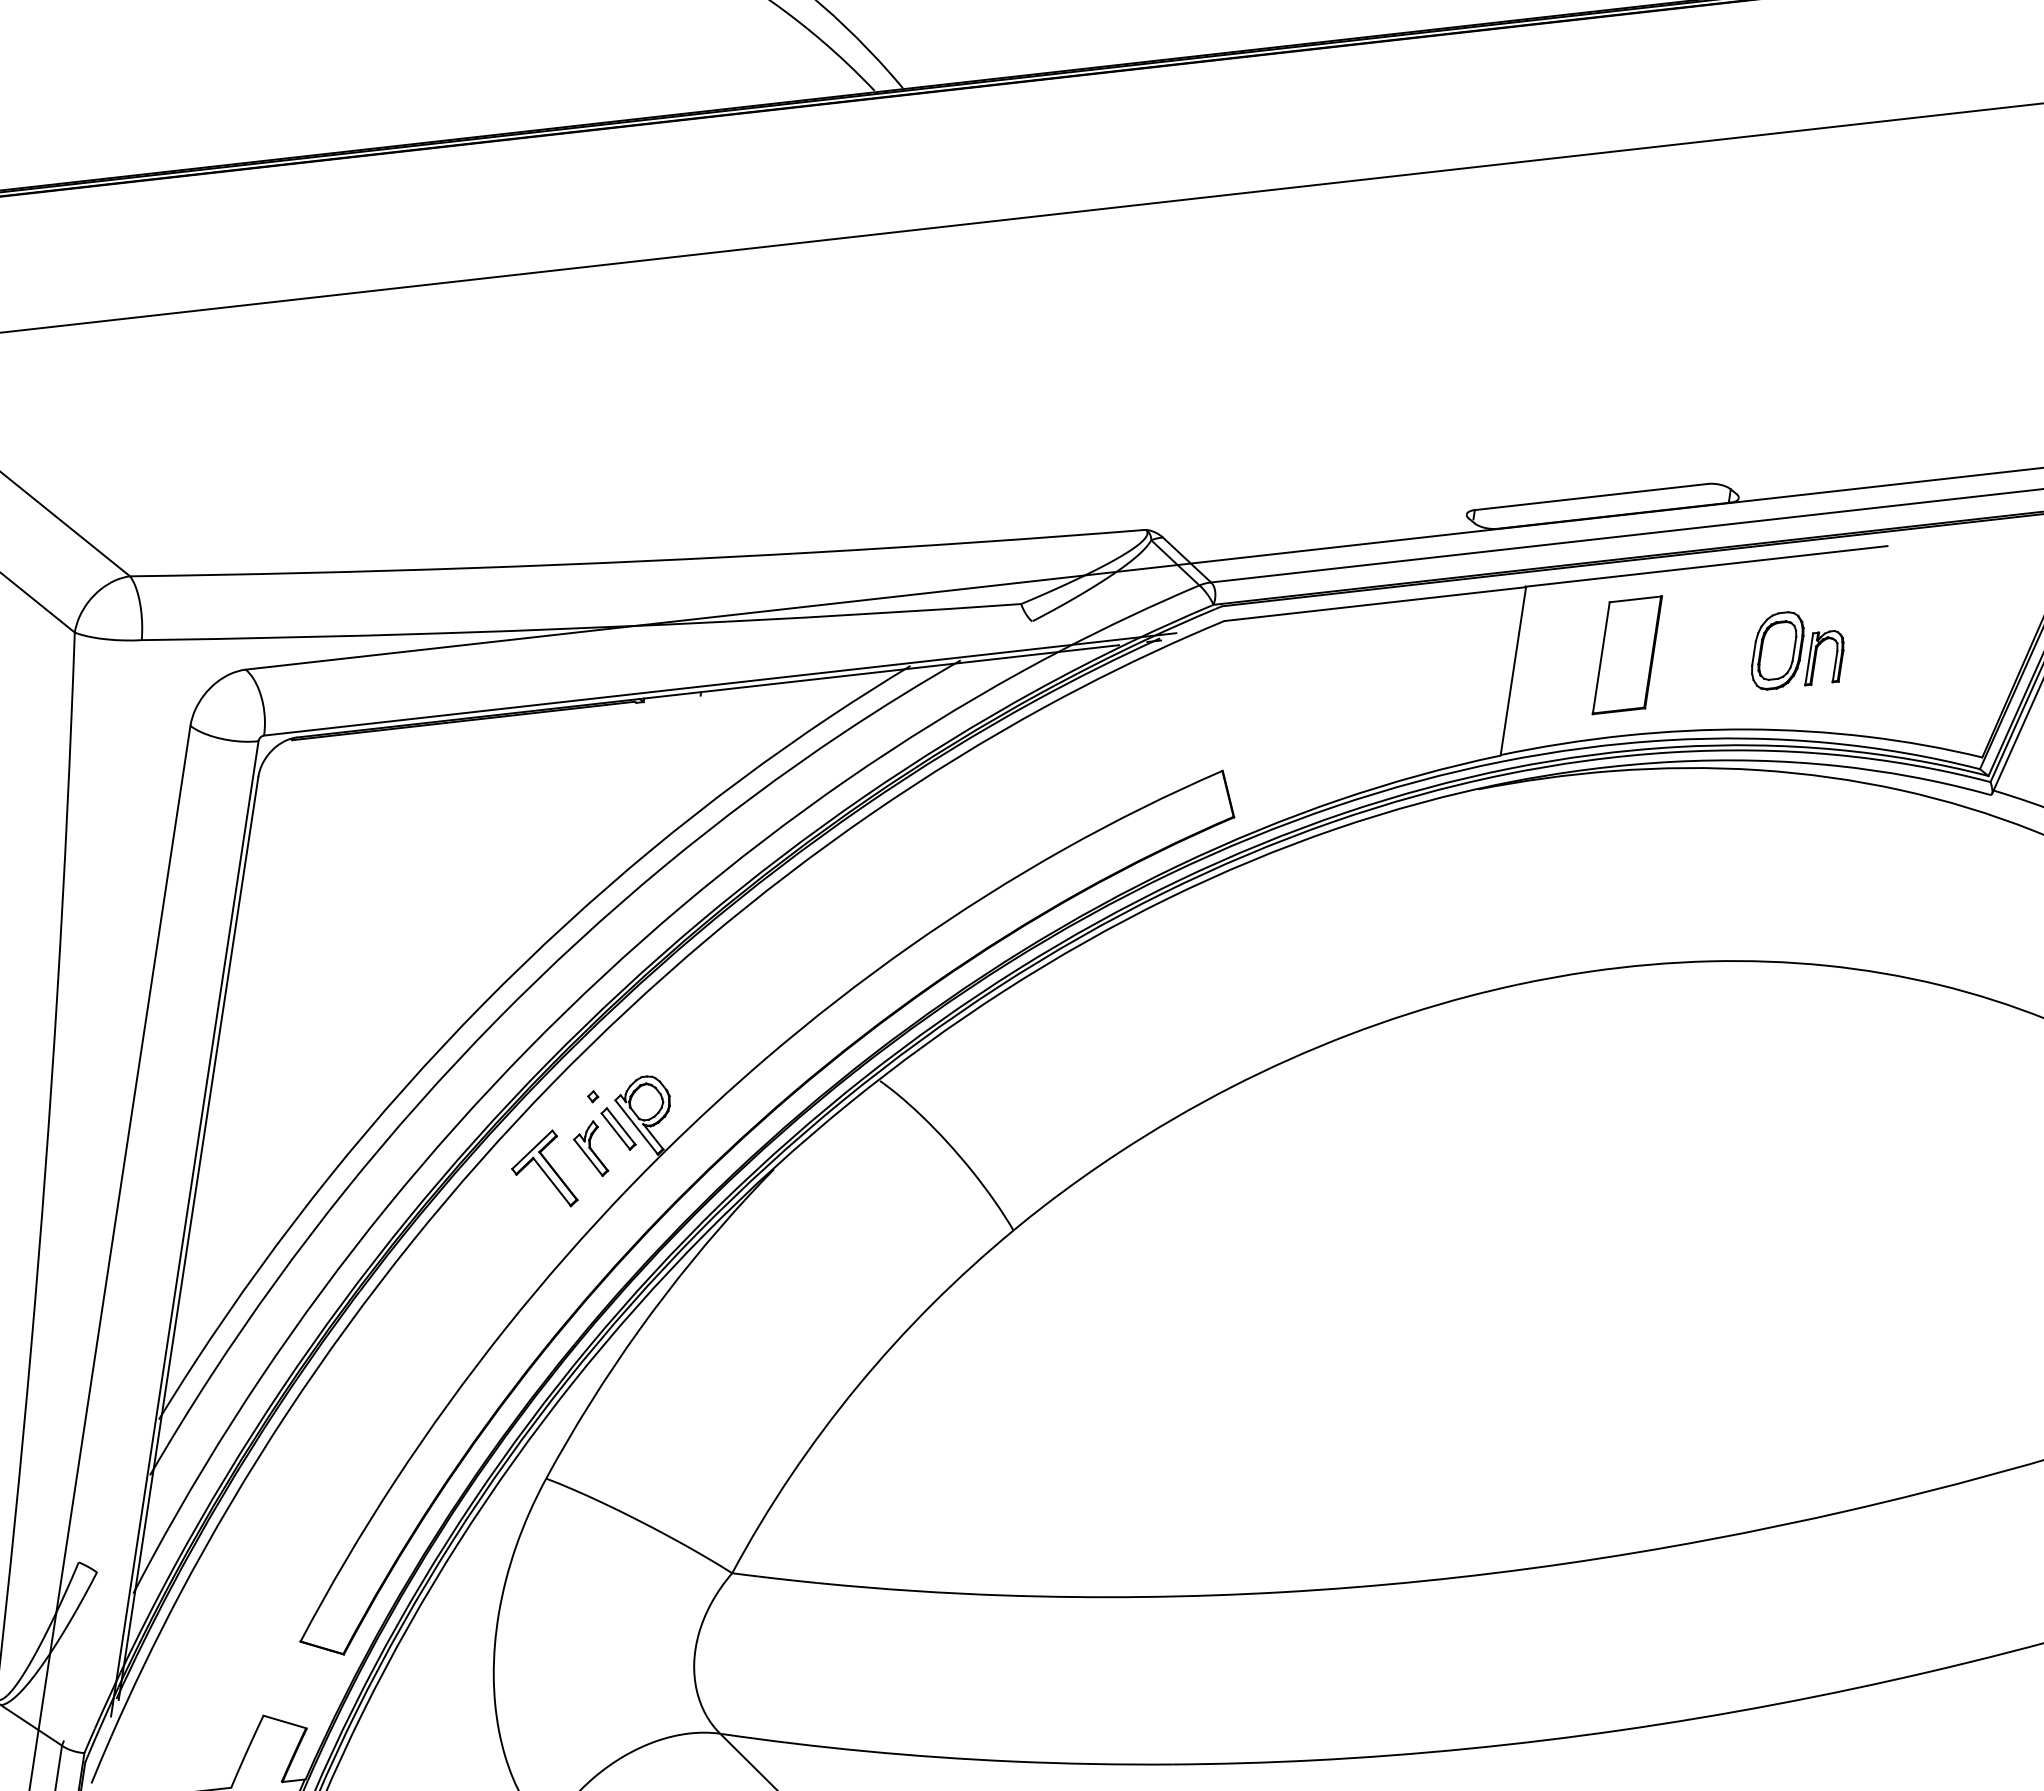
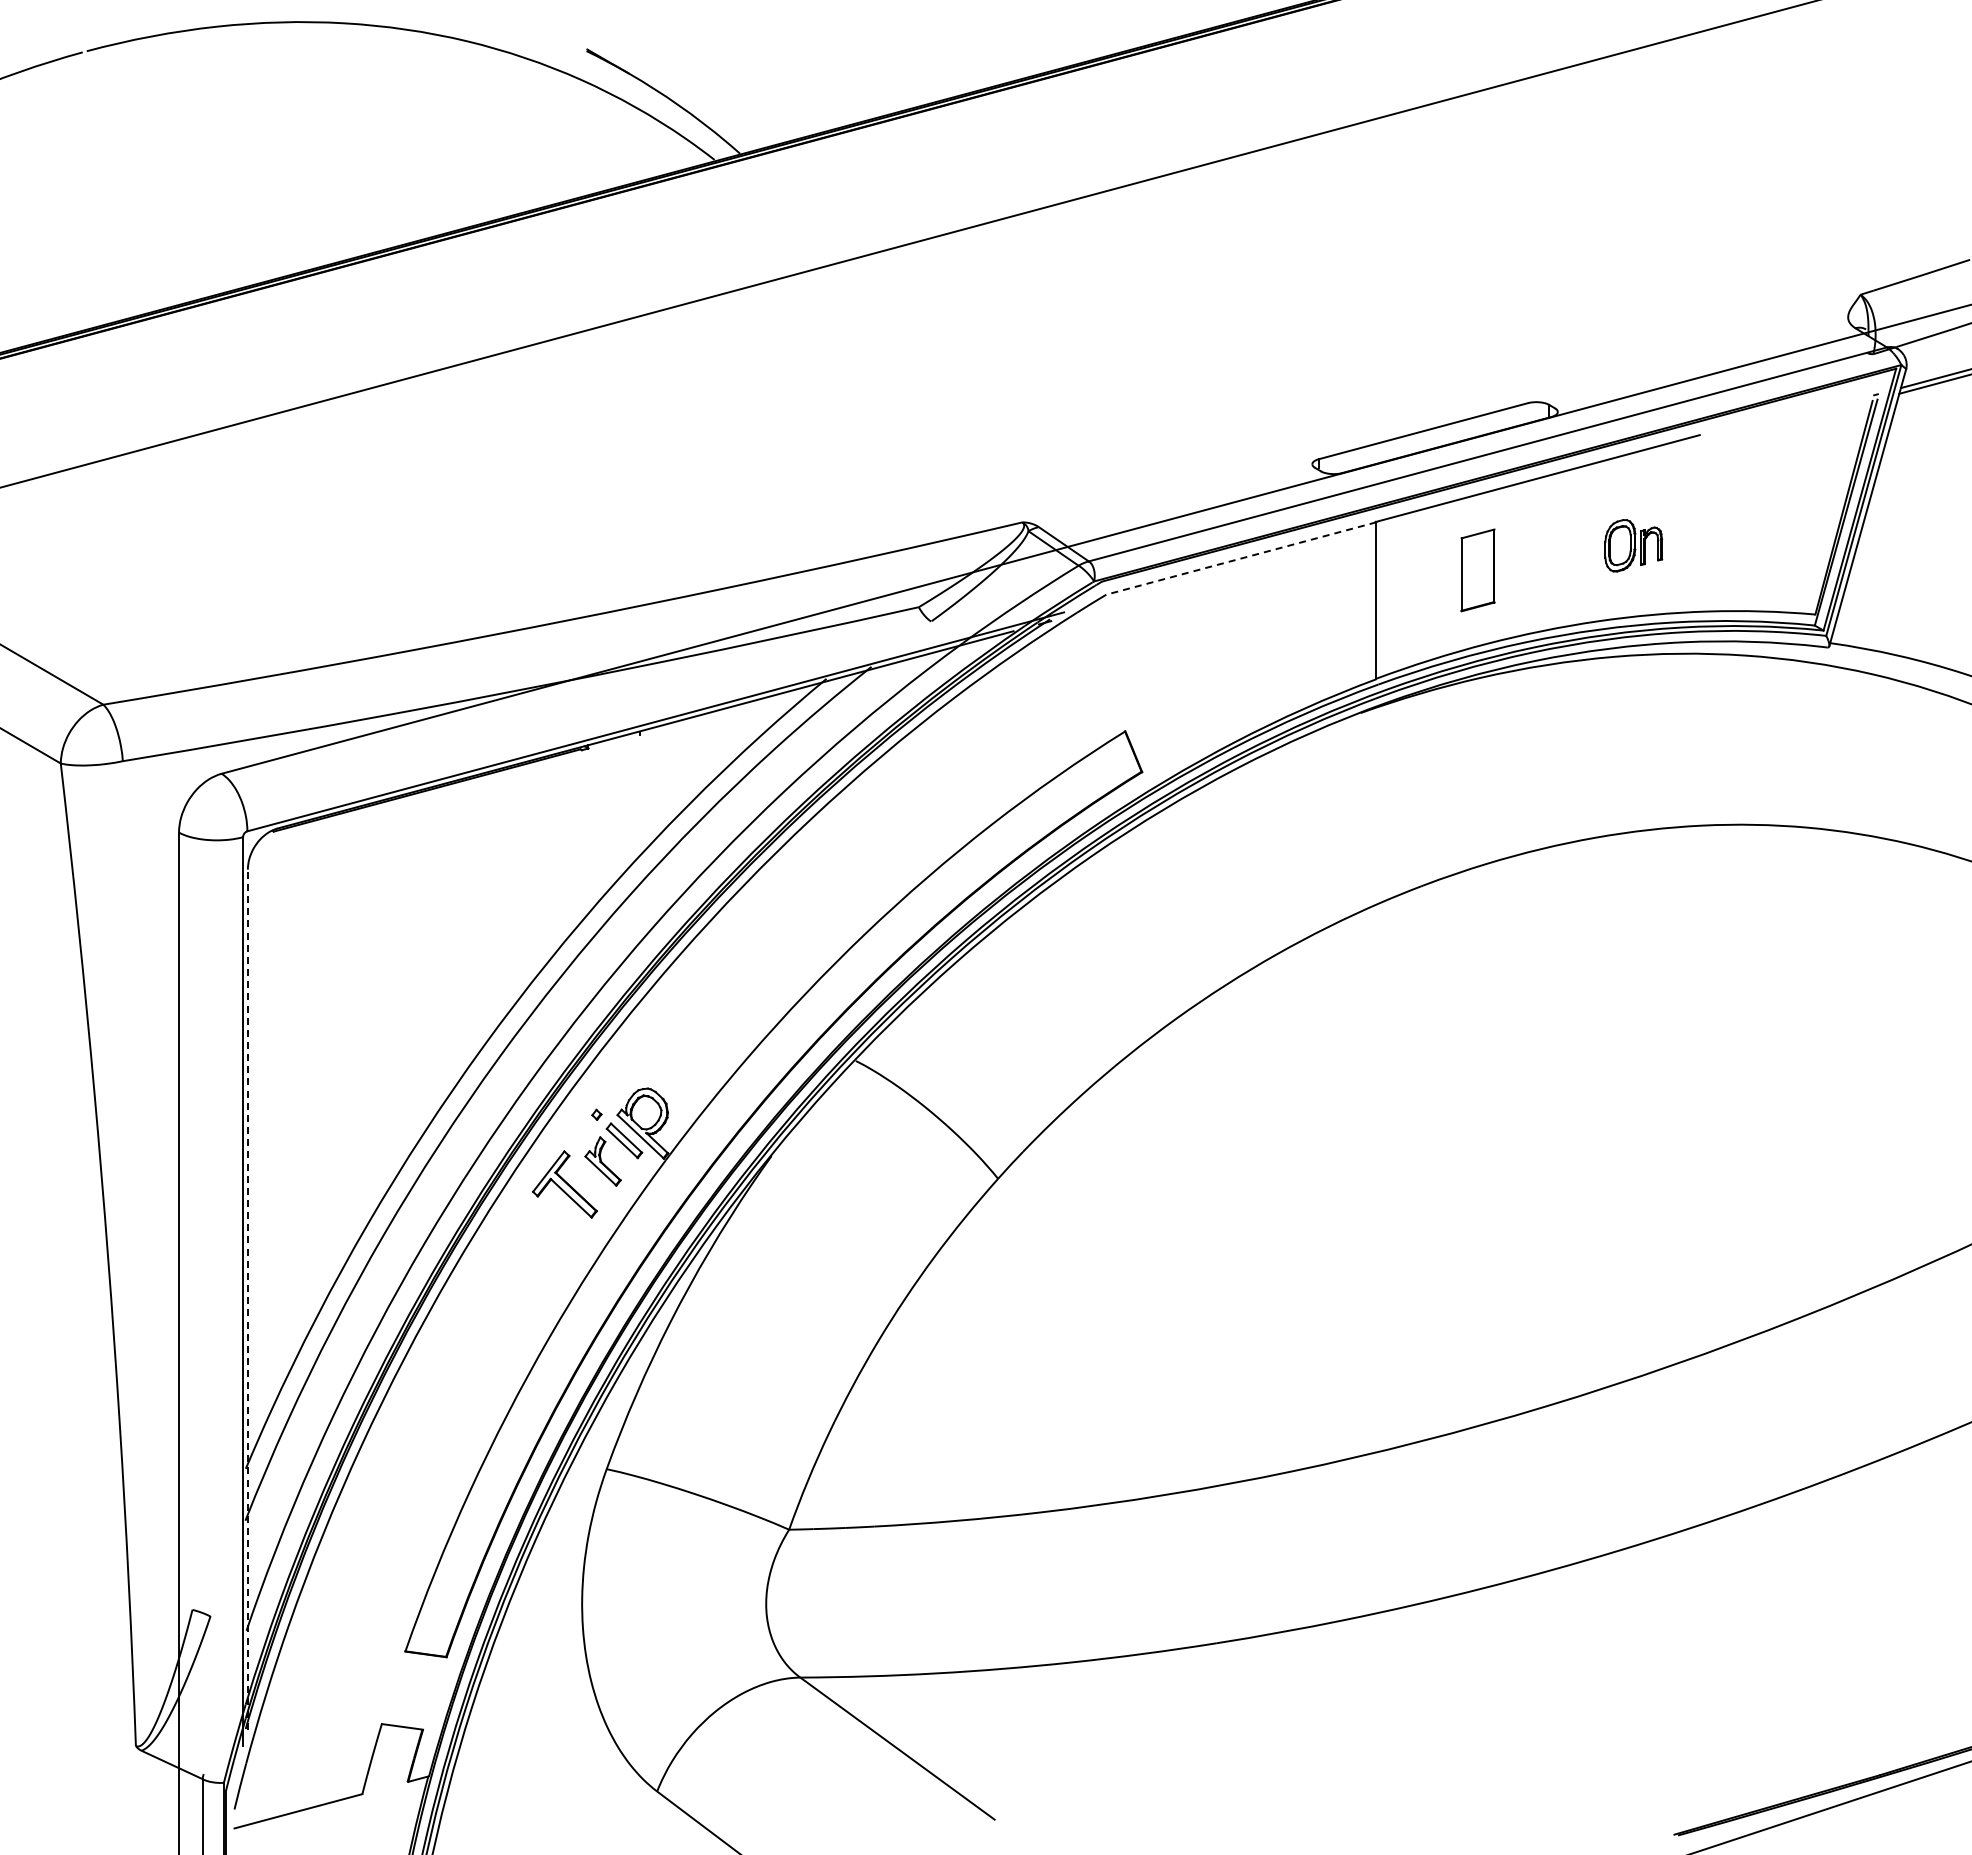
line: (1375, 604) -> (1241, 558), solid -> dashed
part: (1798, 653) -> (1633, 545), size x0.7
part: (1626, 655) -> (1477, 570), size x0.7
line: (188, 1238) -> (247, 1299), solid -> dashed

